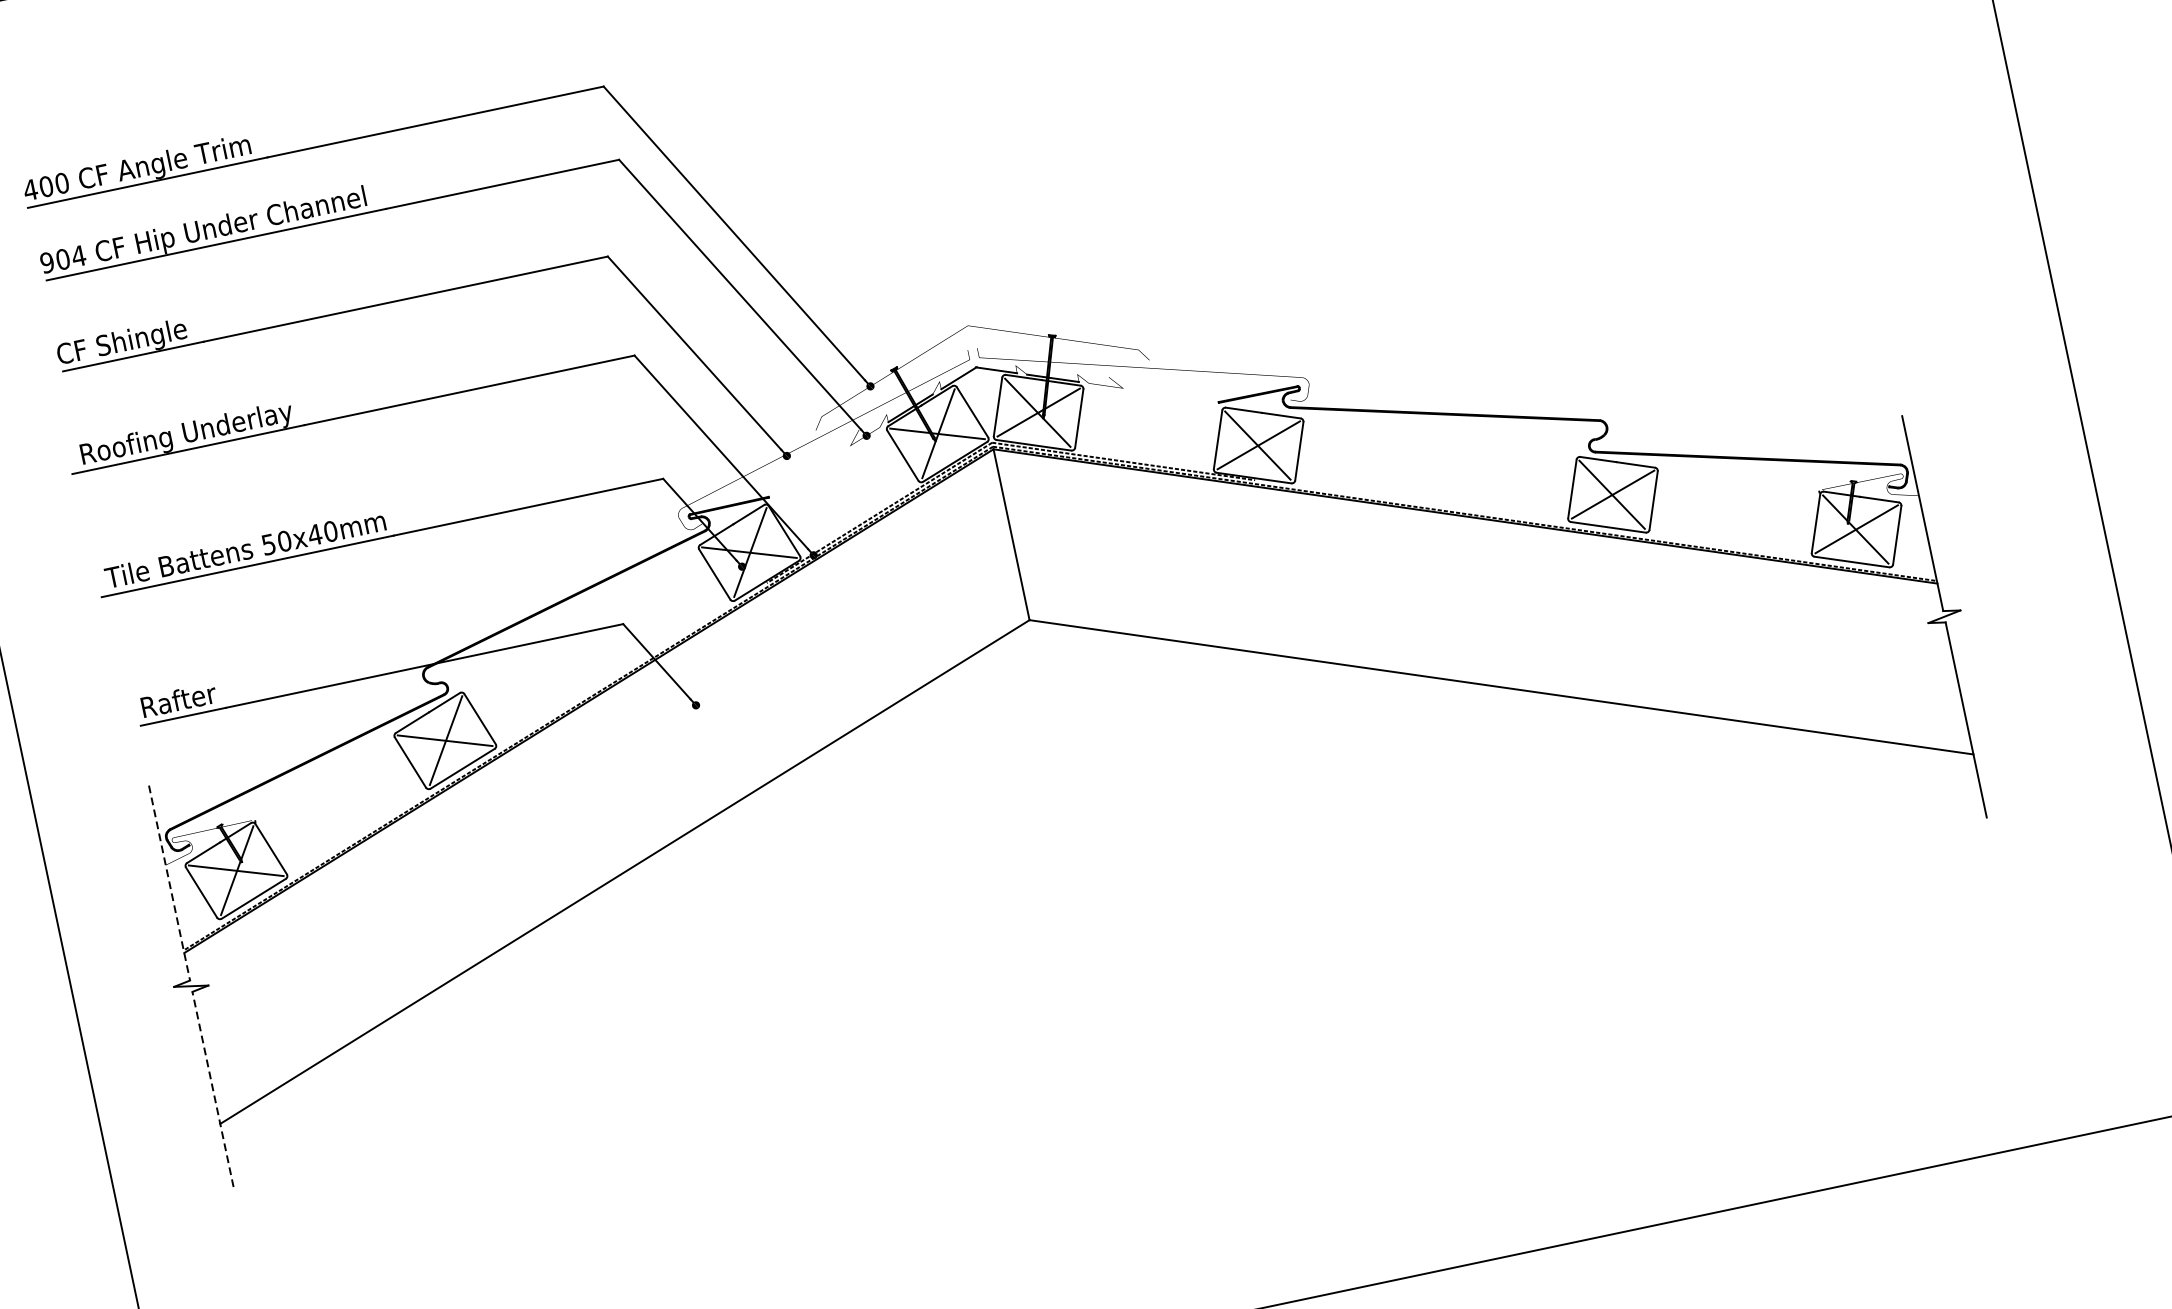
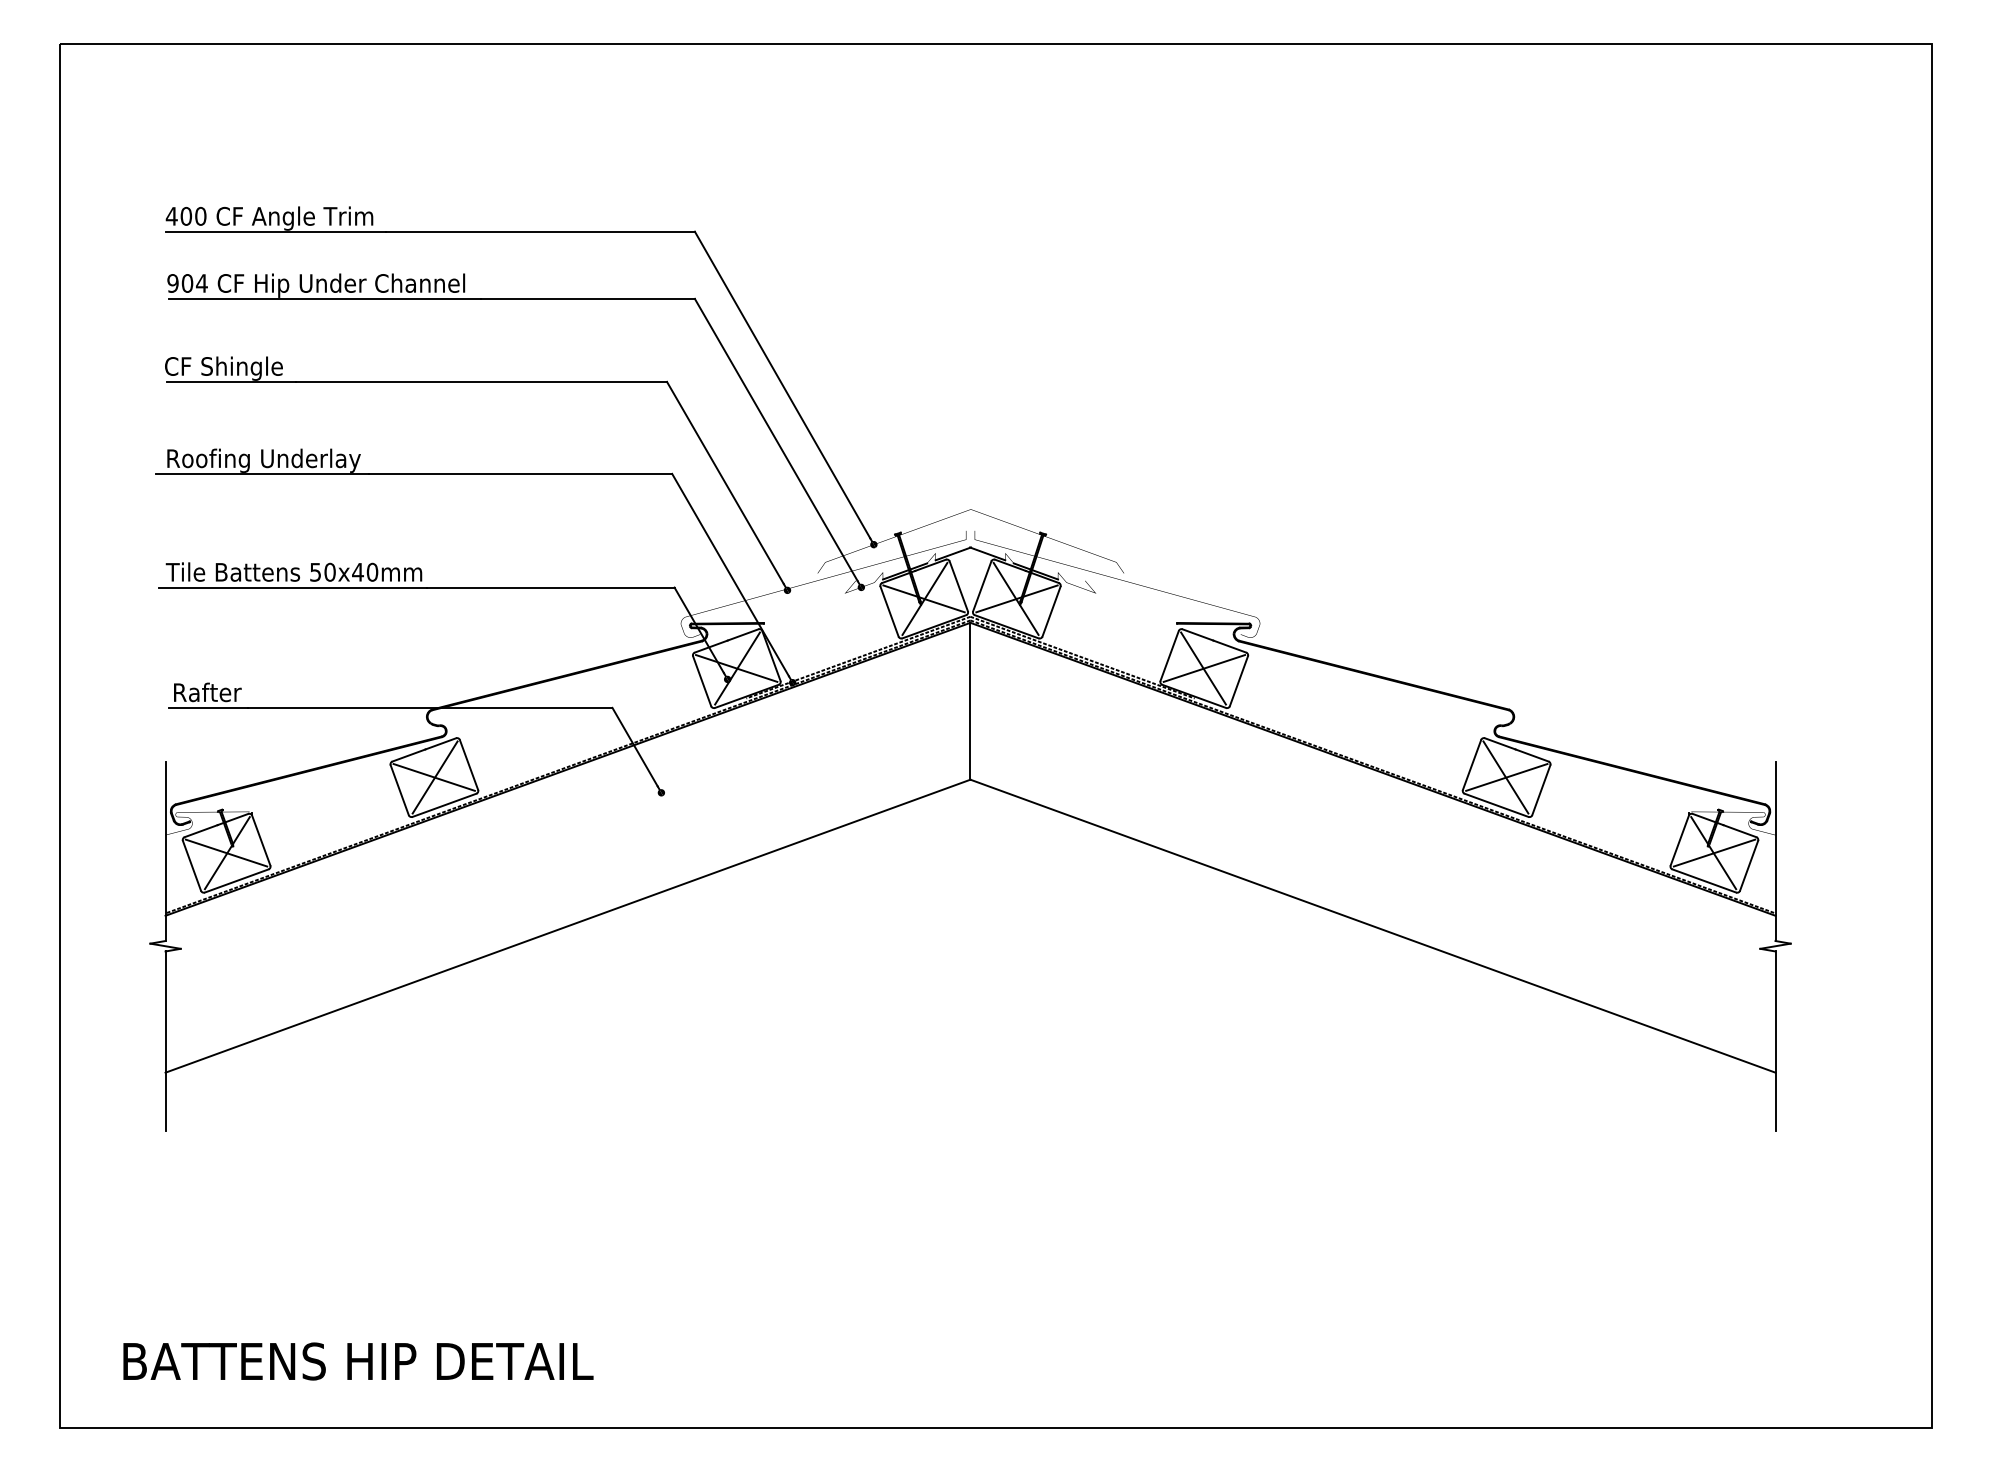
line: (169, 884) -> (165, 852), dashed -> solid
line: (213, 1089) -> (165, 1041), dashed -> solid

